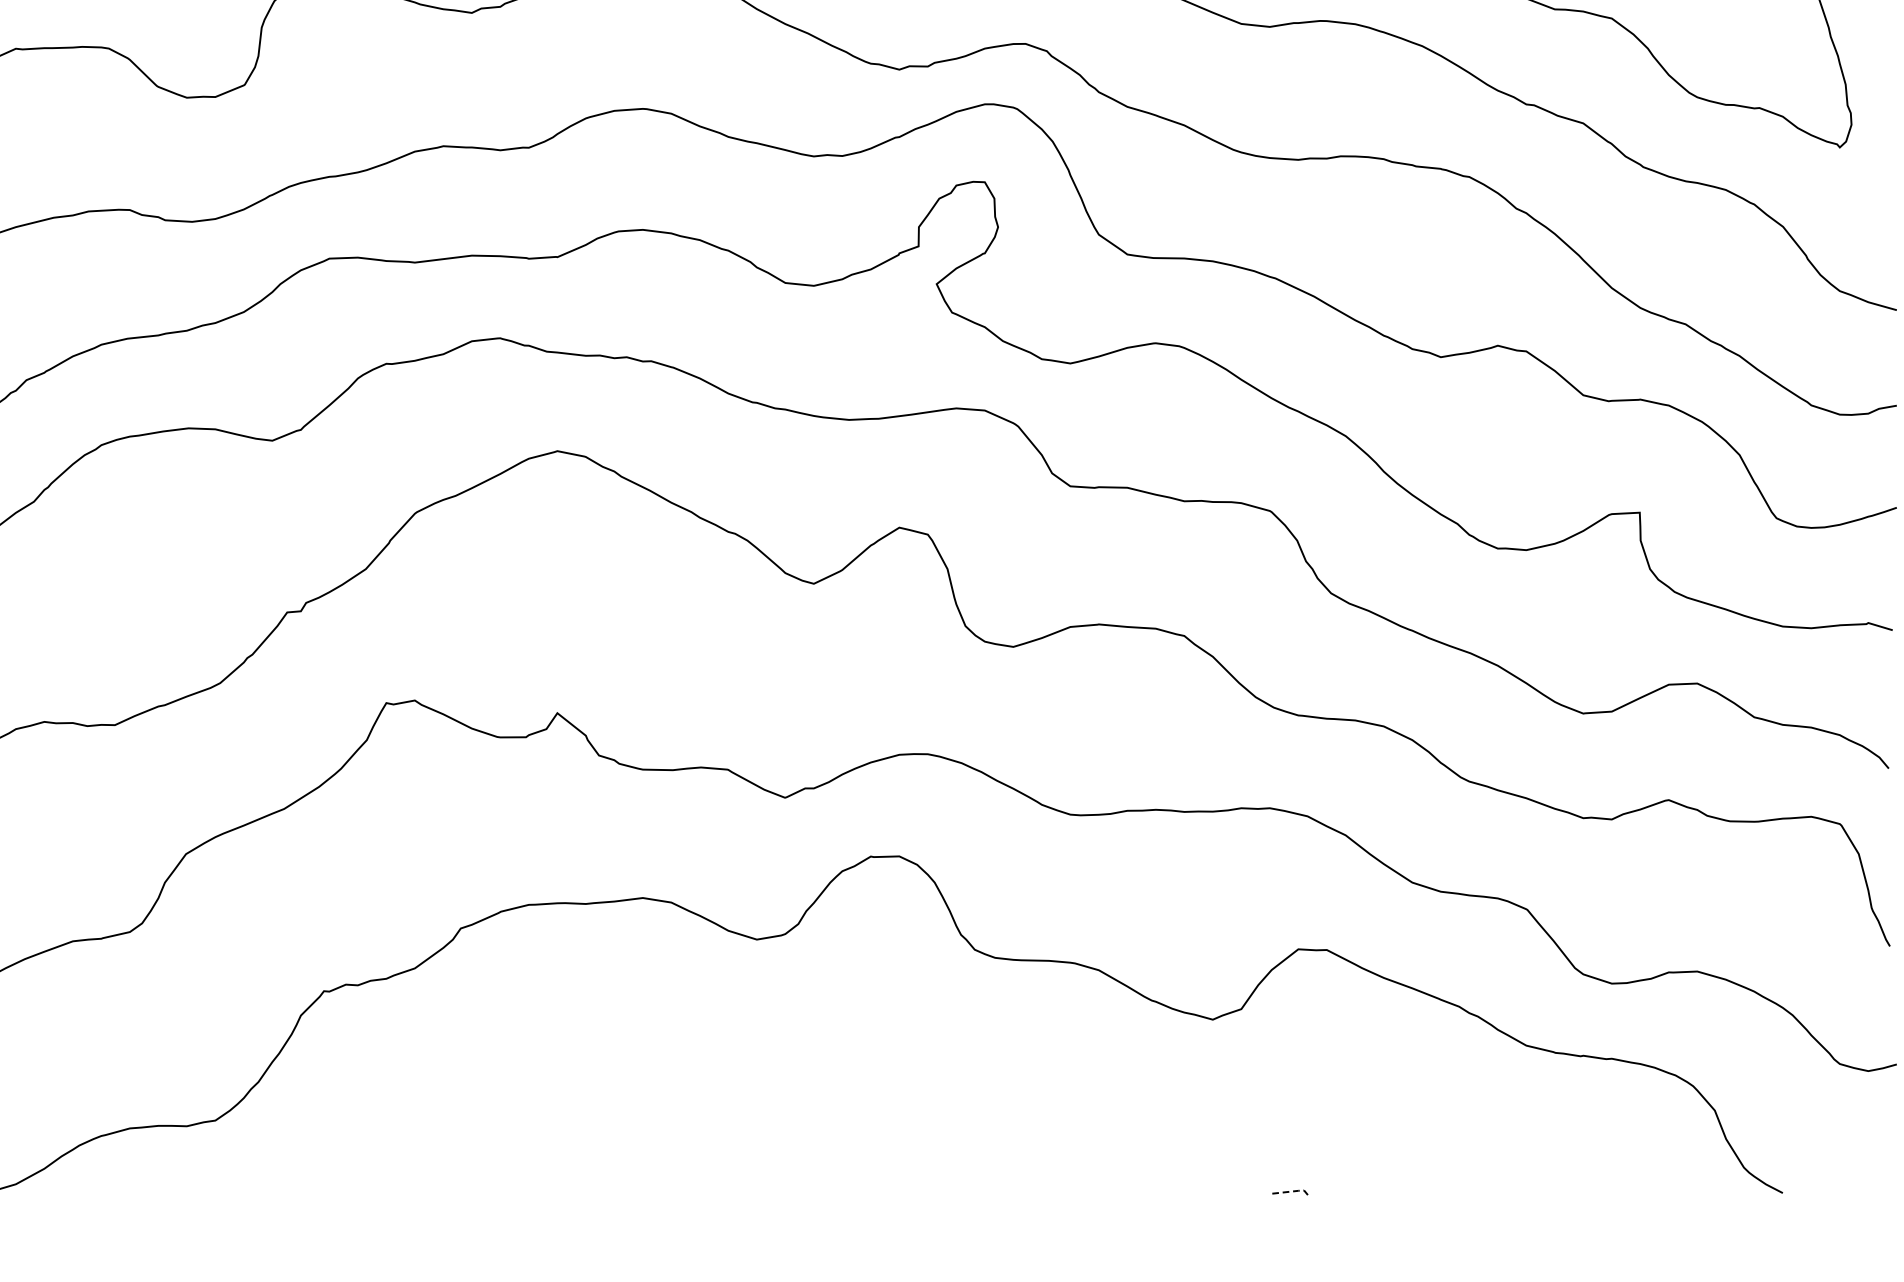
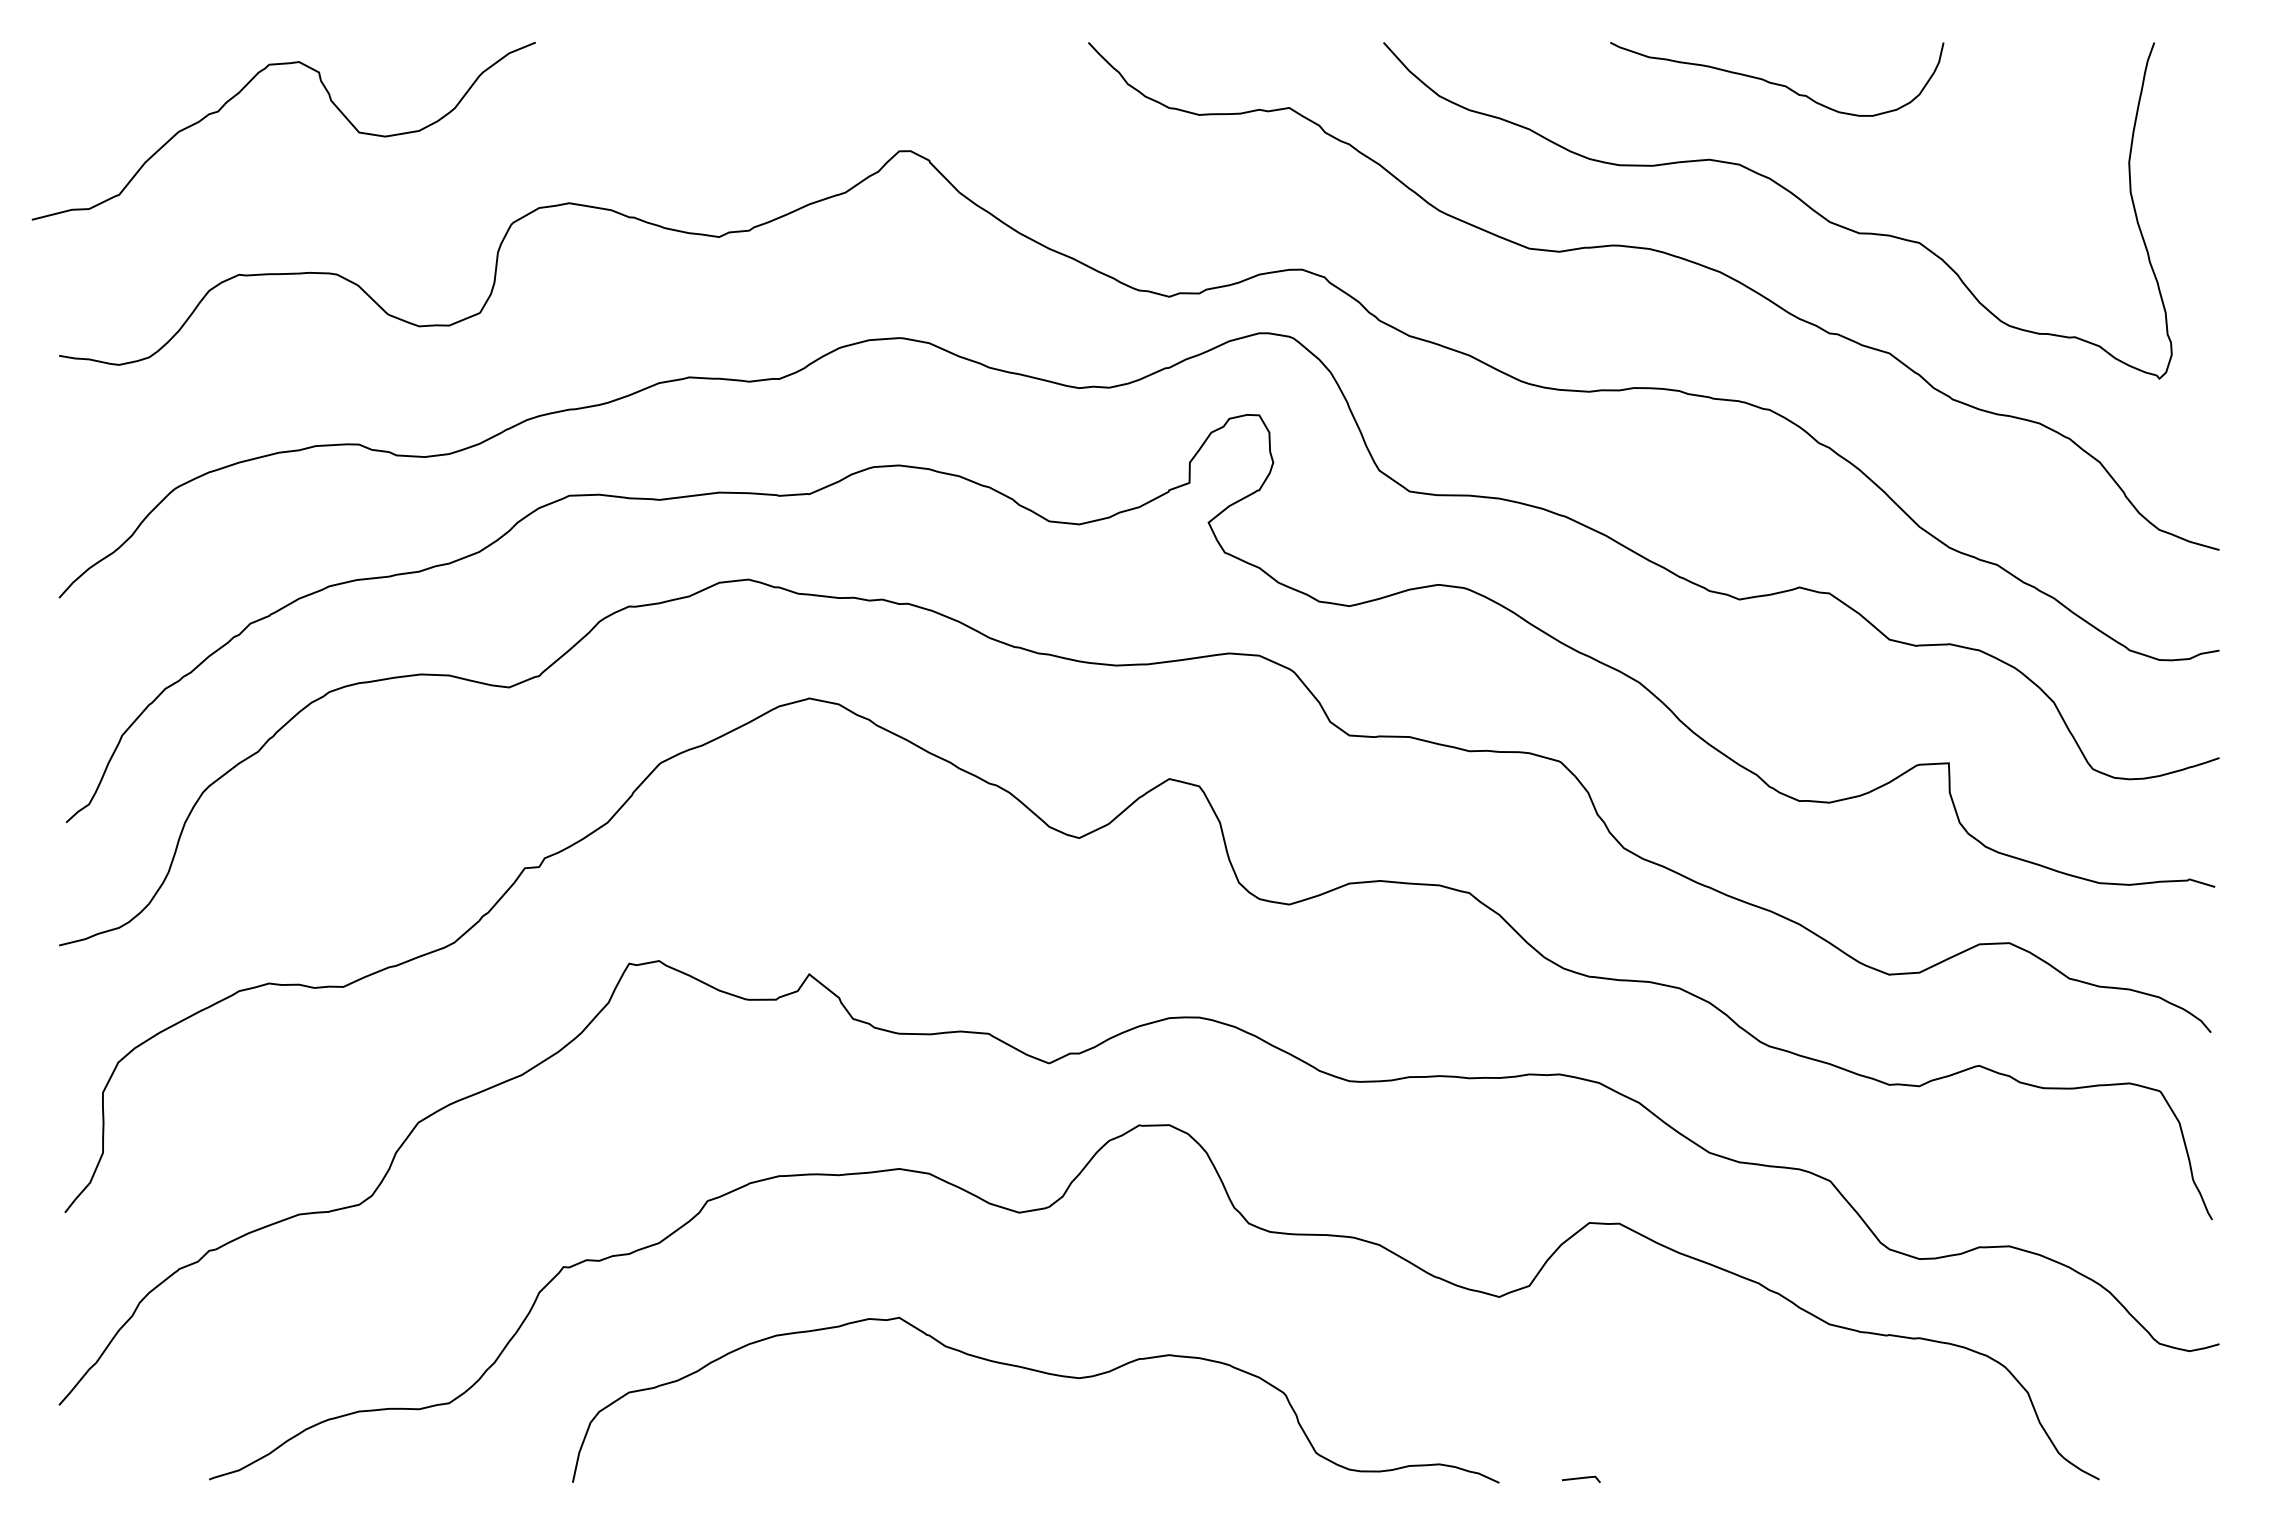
curve: (778, 1092) -> (1042, 1373), added
line: (1293, 1191) -> (1584, 1477), dashed -> solid

